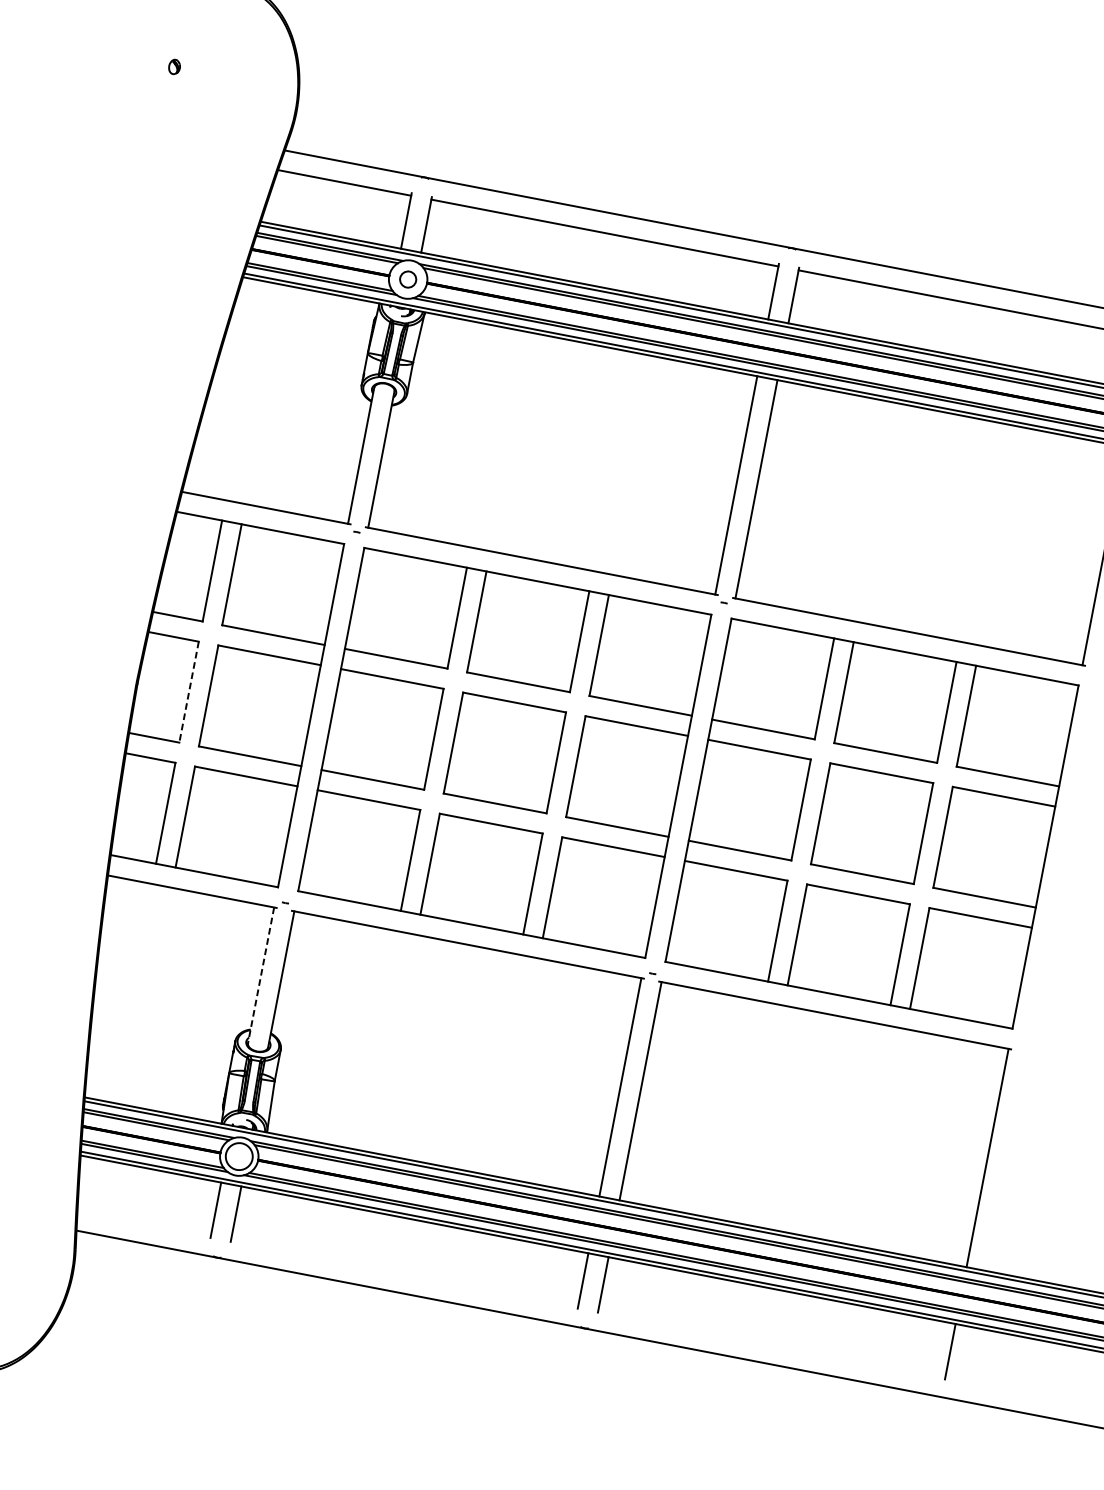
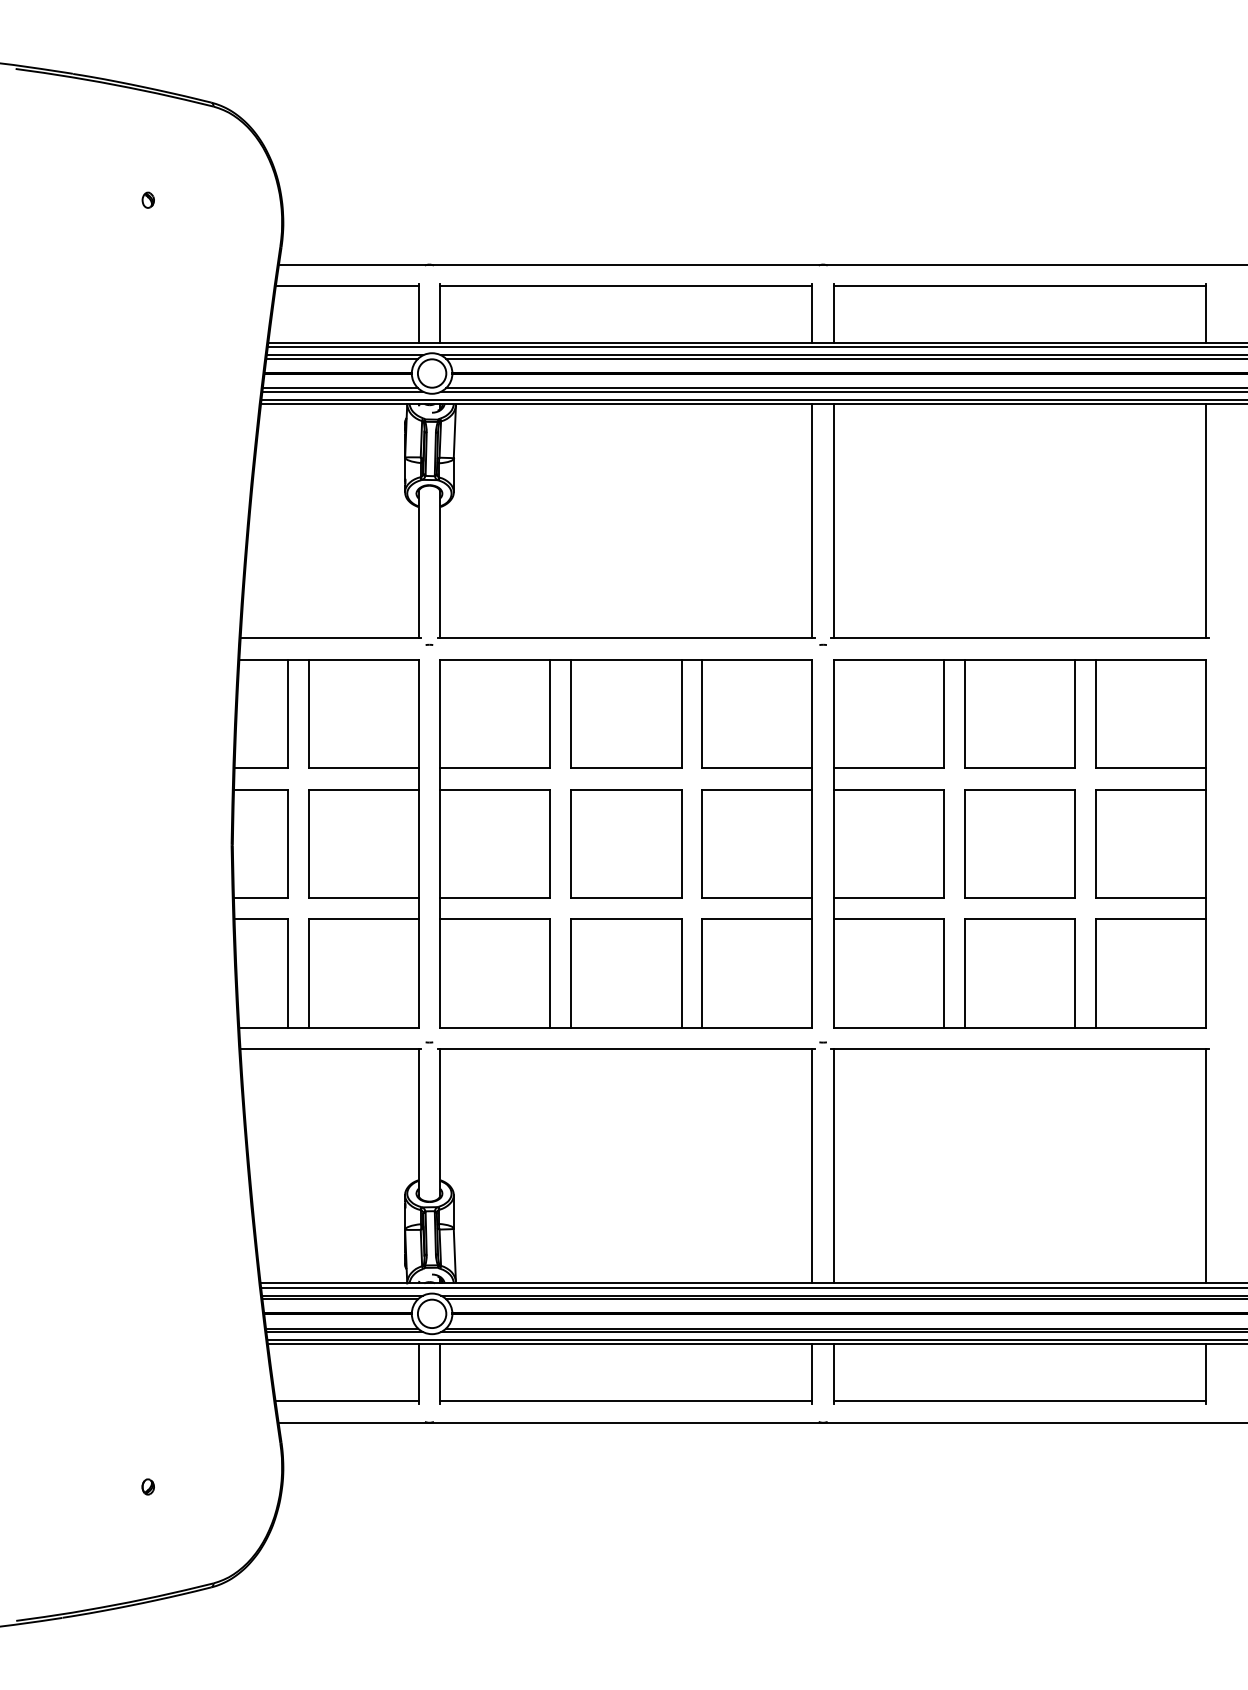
circle: (407, 279) -> (431, 373), size x1.67
line: (188, 692) -> (287, 844), dashed -> solid
line: (260, 975) -> (418, 1122), dashed -> solid
line: (143, 1222) -> (346, 1401), added
line: (404, 1273) -> (626, 1401), added
line: (771, 1343) -> (1019, 1401), added

